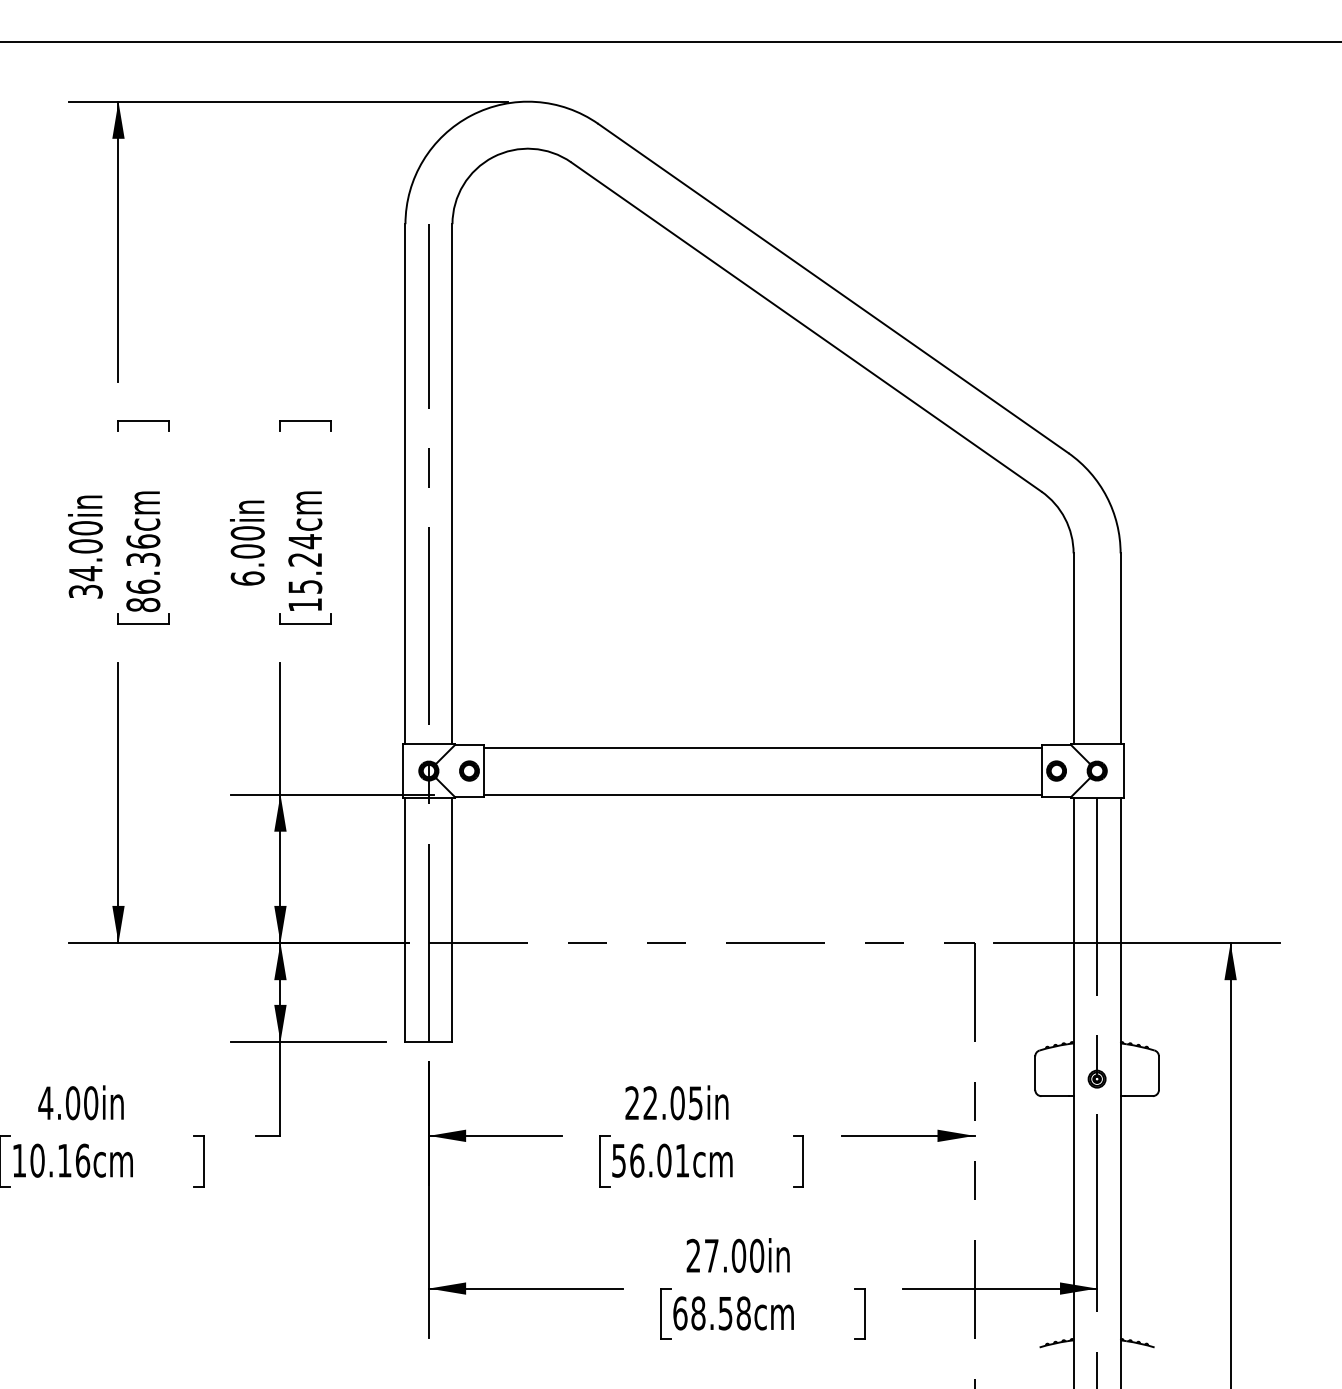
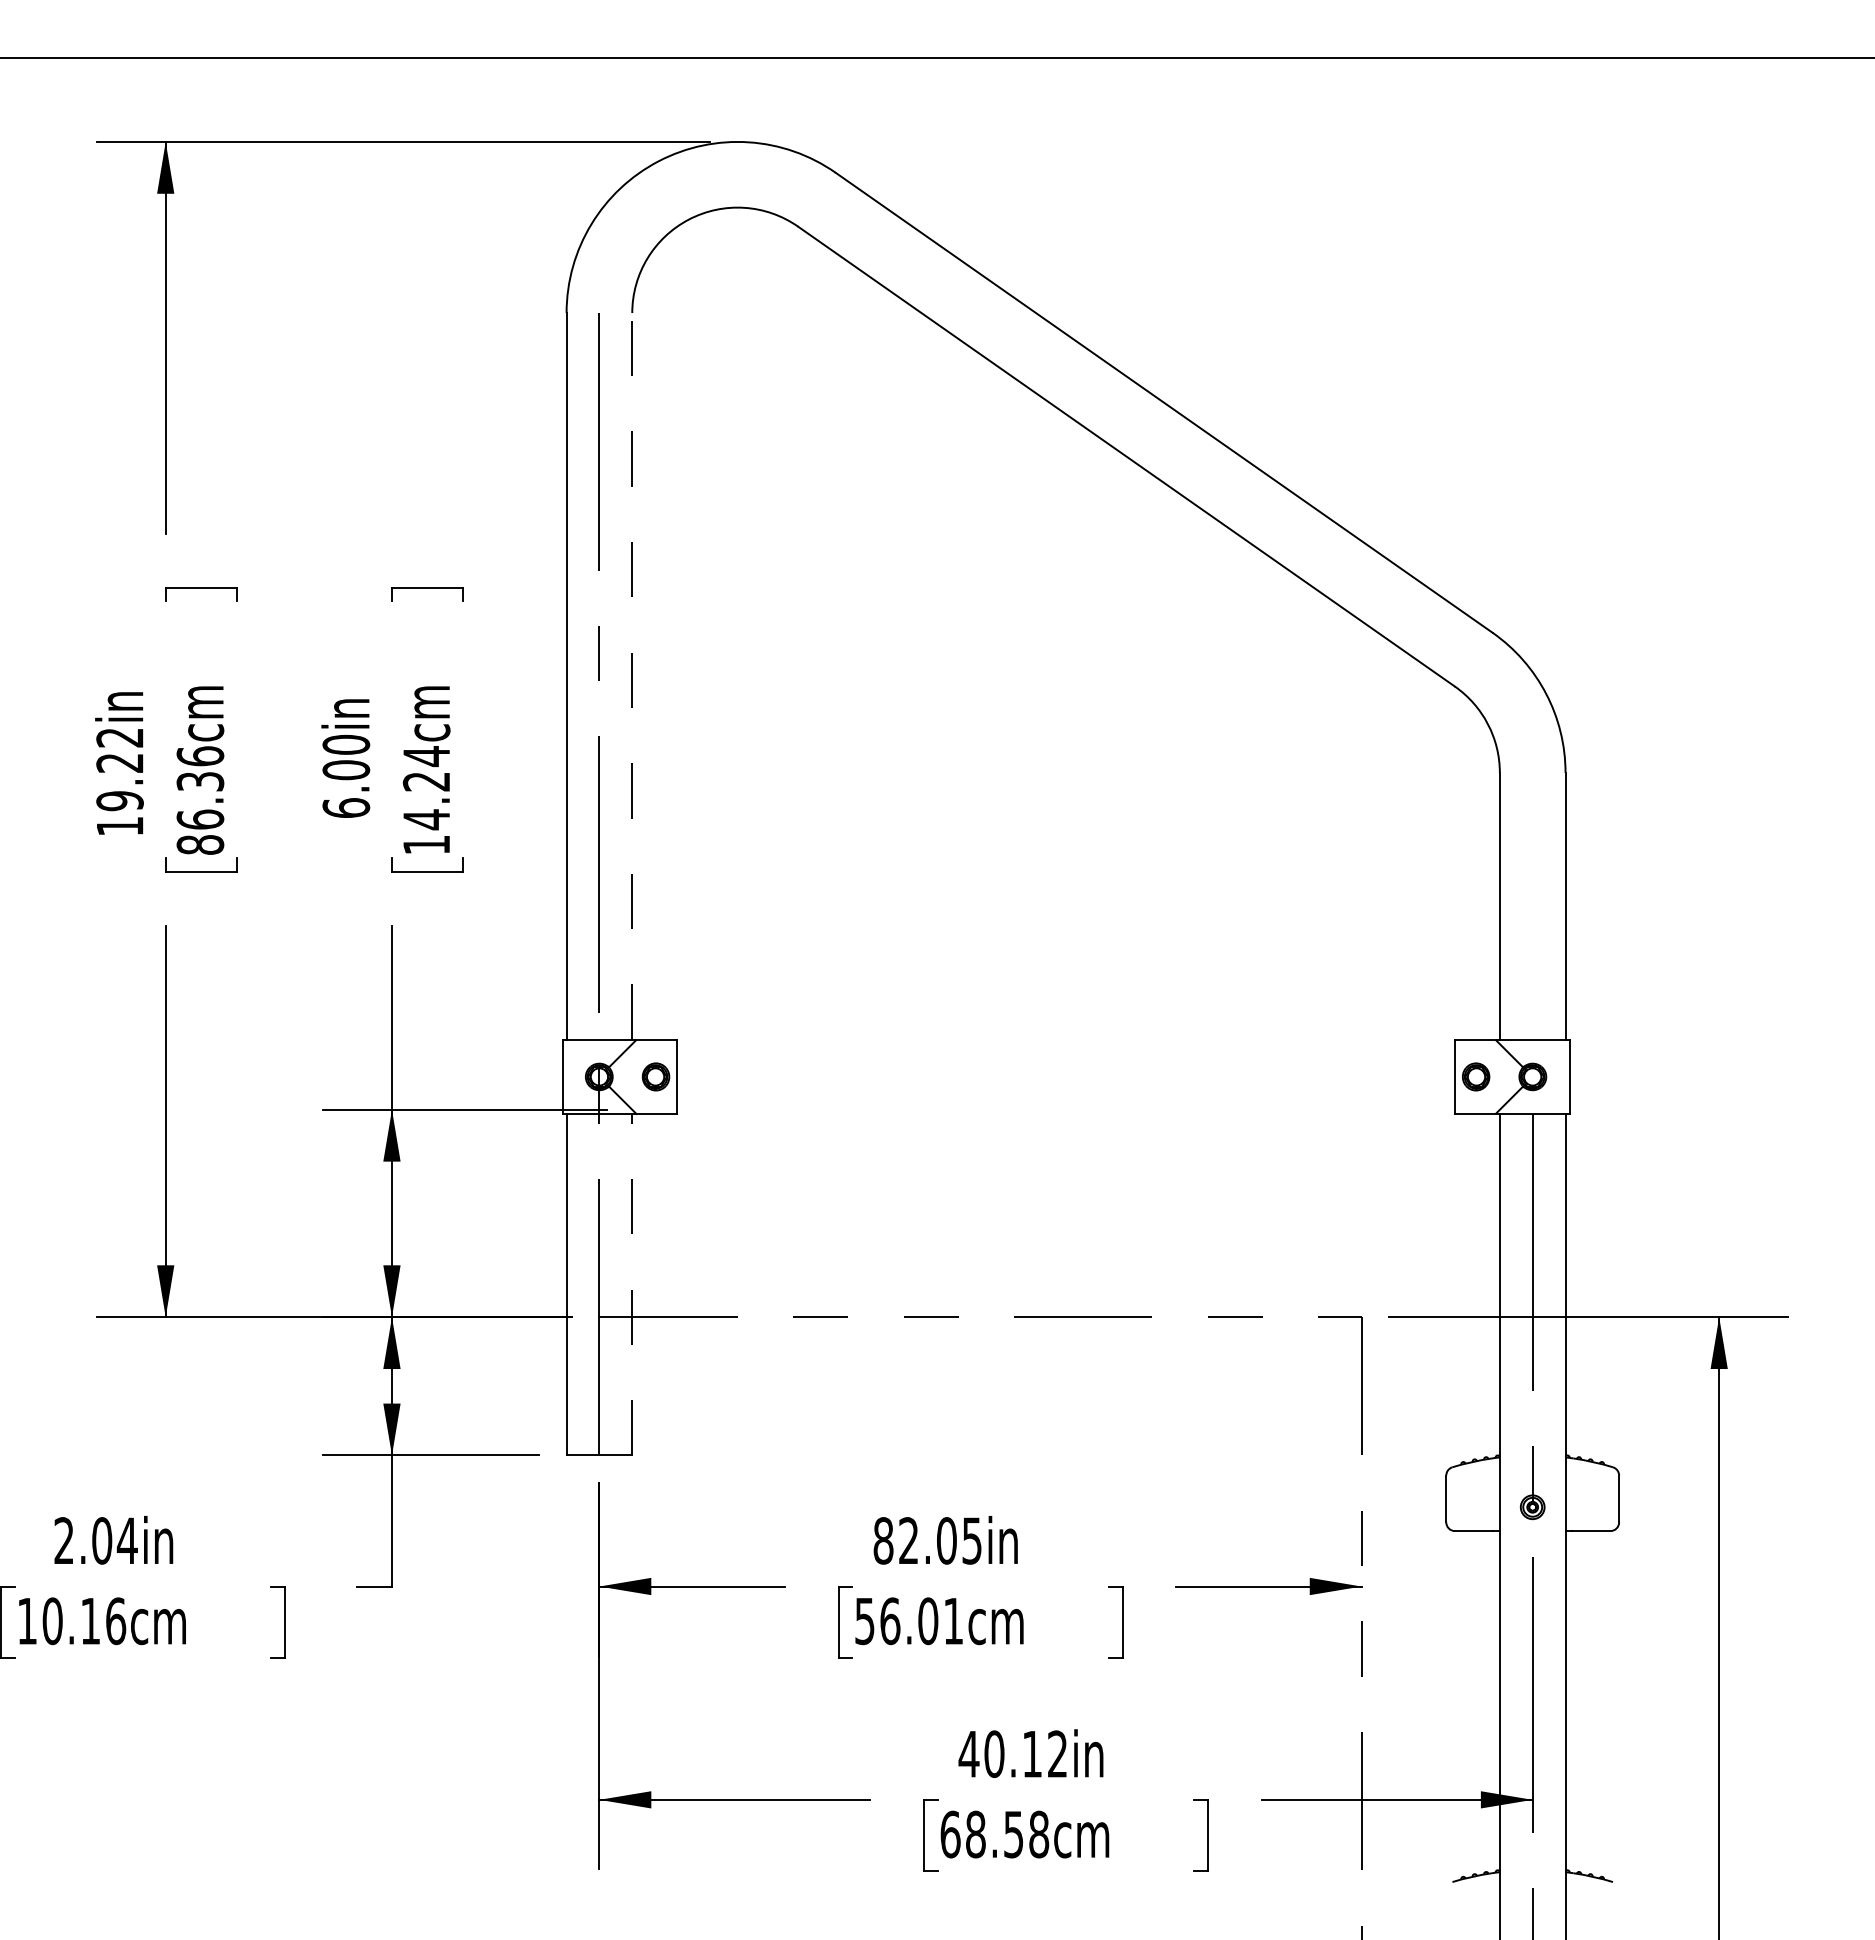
line: (452, 483) -> (632, 675), solid -> dashed
text: (85, 559) -> (119, 781), 34.00in -> 19.22in
text: (305, 586) -> (426, 819), 15.24cm -> 14.24cm
line: (762, 747) -> (1065, 1044), removed
line: (762, 794) -> (1065, 1109), removed
line: (452, 919) -> (632, 1284), solid -> dashed
text: (68, 1102) -> (95, 1540), 4.00in -> 2.04in
text: (632, 1102) -> (883, 1540), 22.05in -> 82.05in
text: (724, 1256) -> (1012, 1754), 27.00in -> 40.12in

